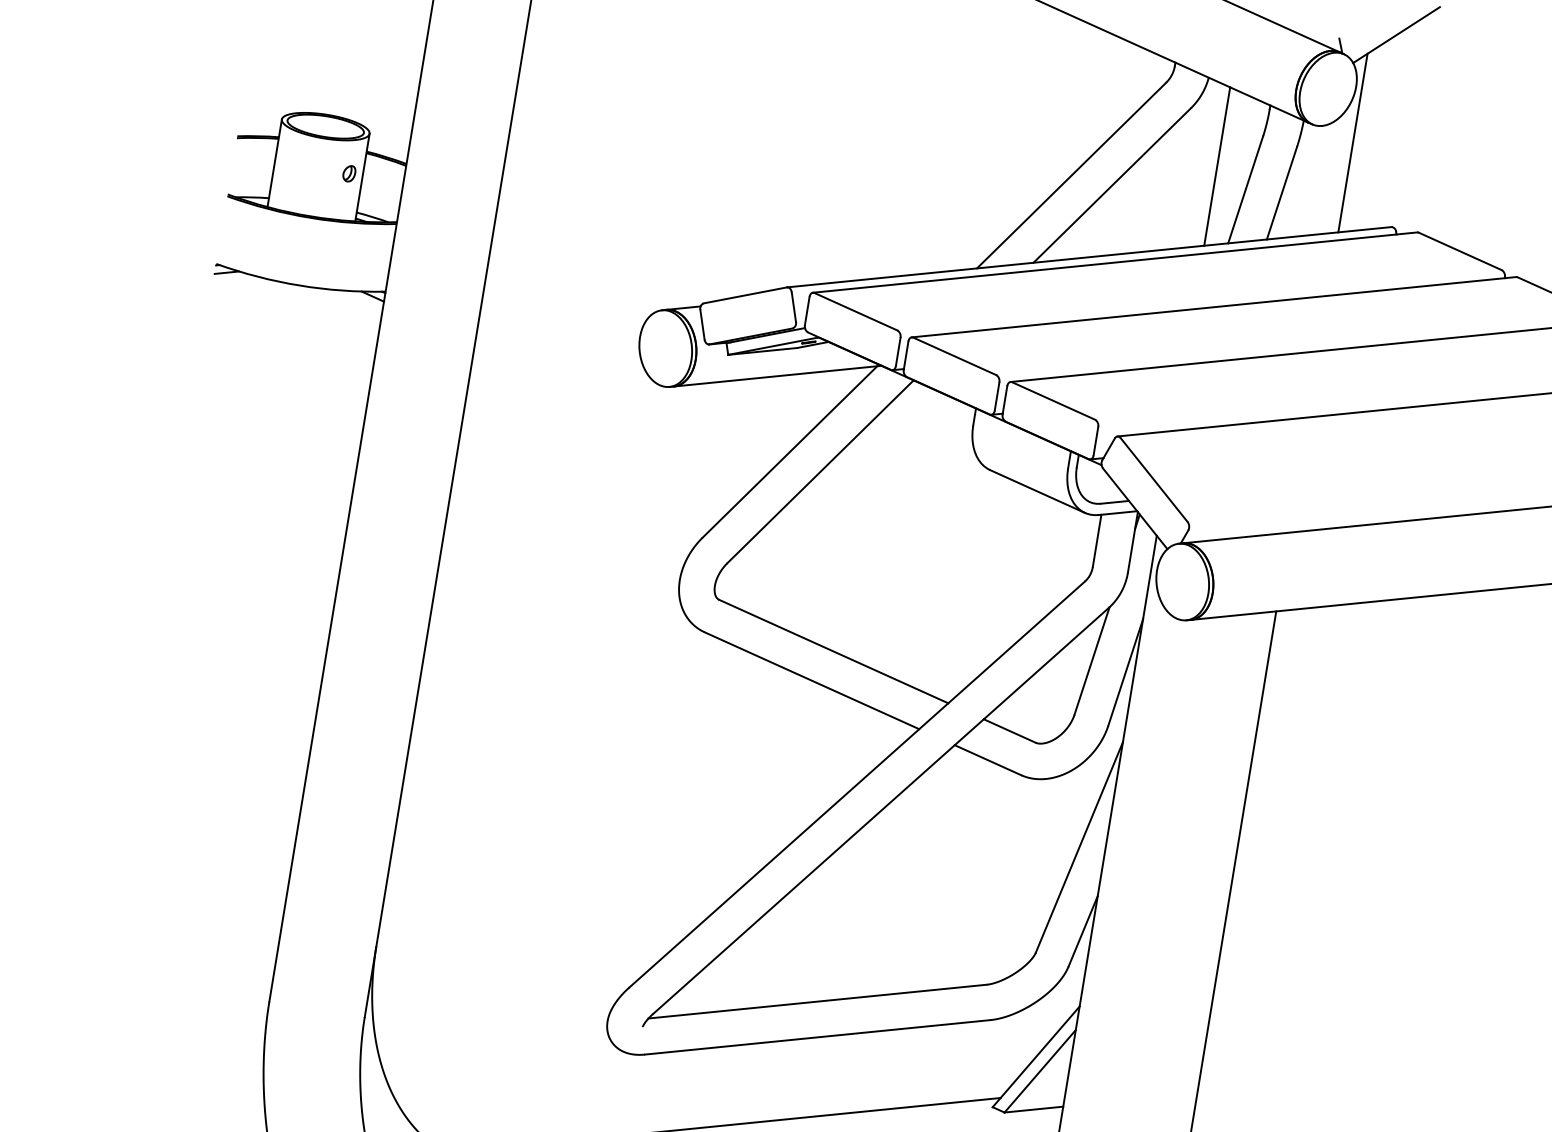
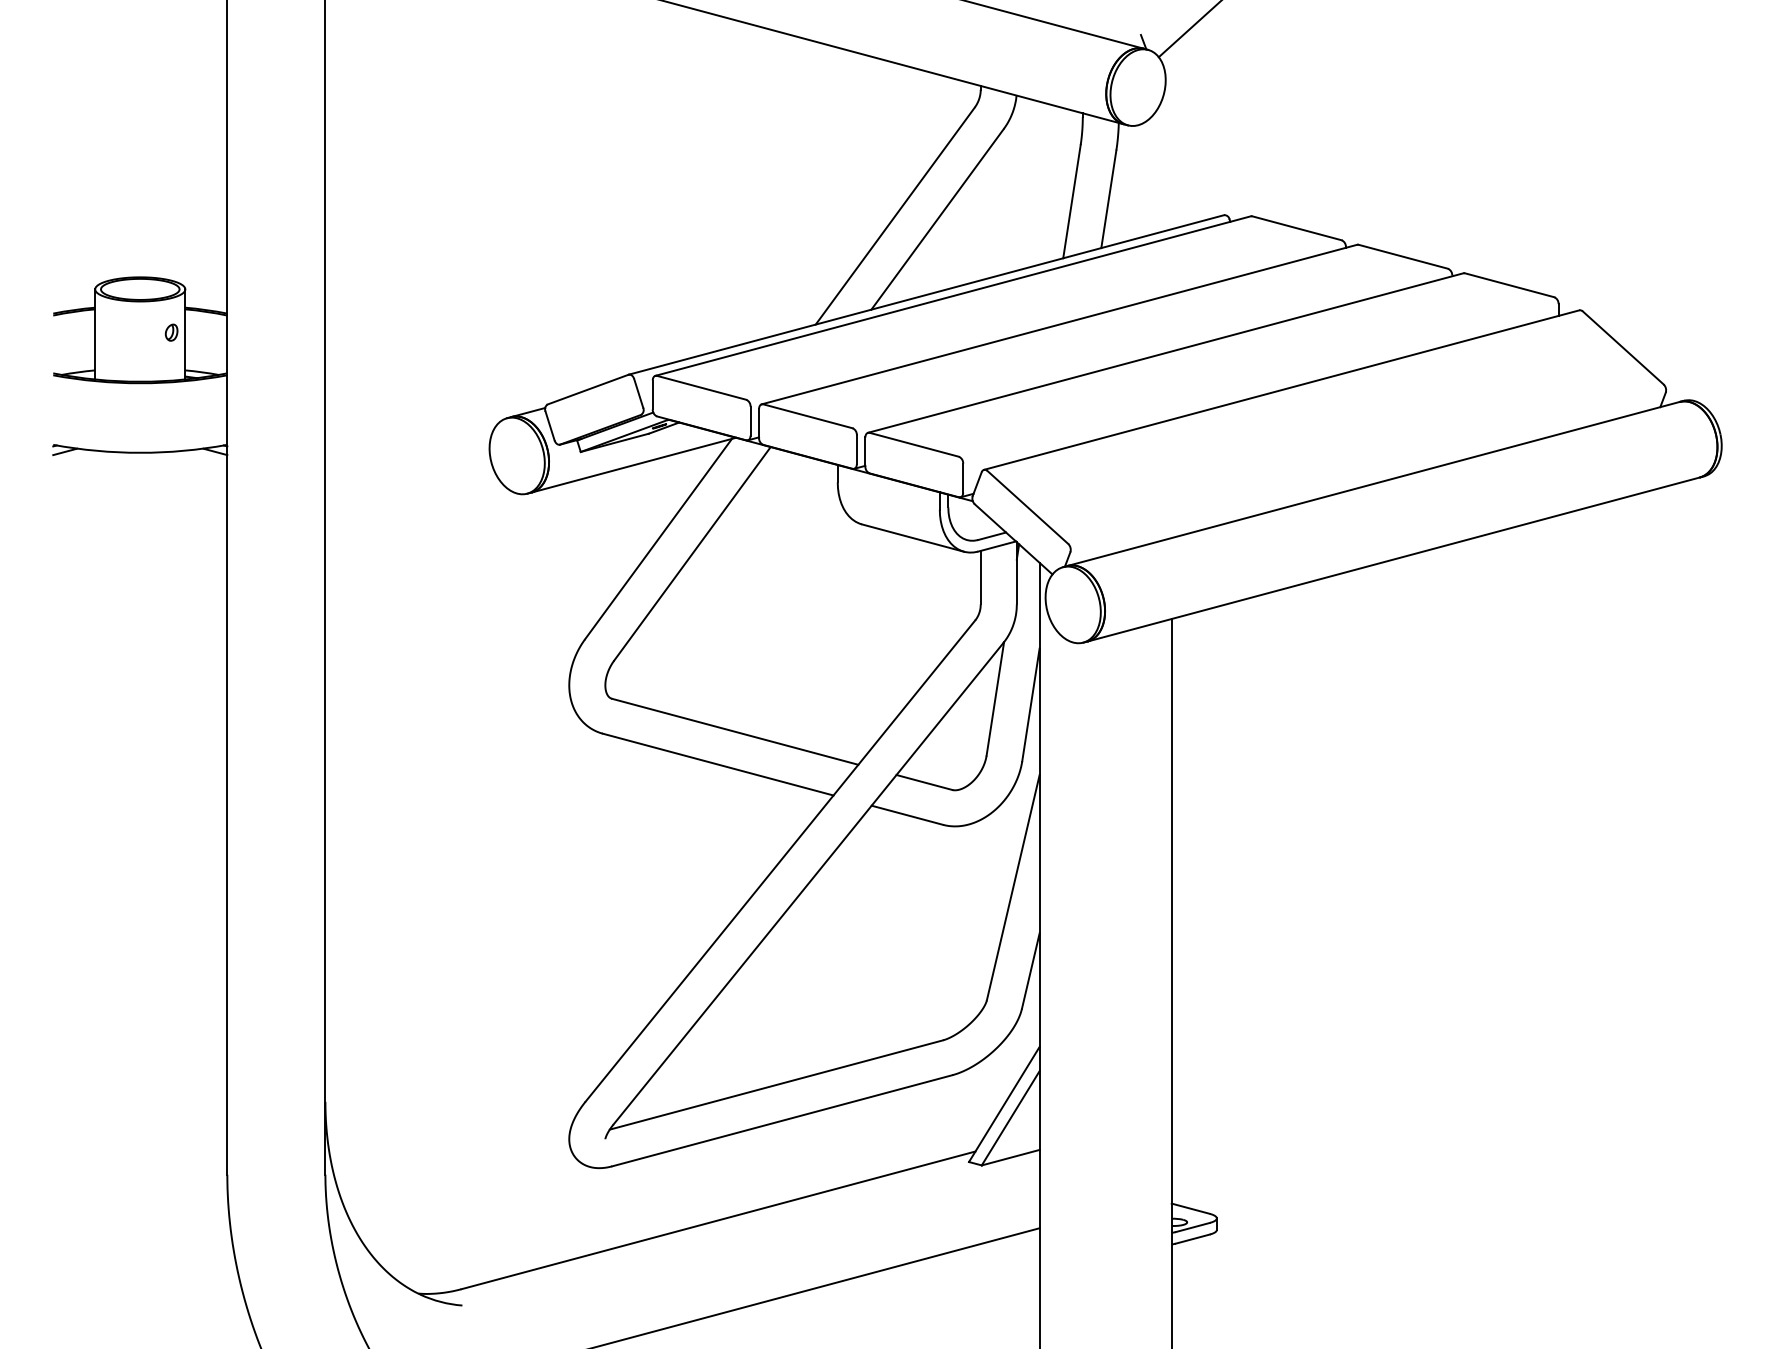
line: (1352, 143) -> (1171, 137), removed
line: (1217, 165) -> (1039, 182), removed

